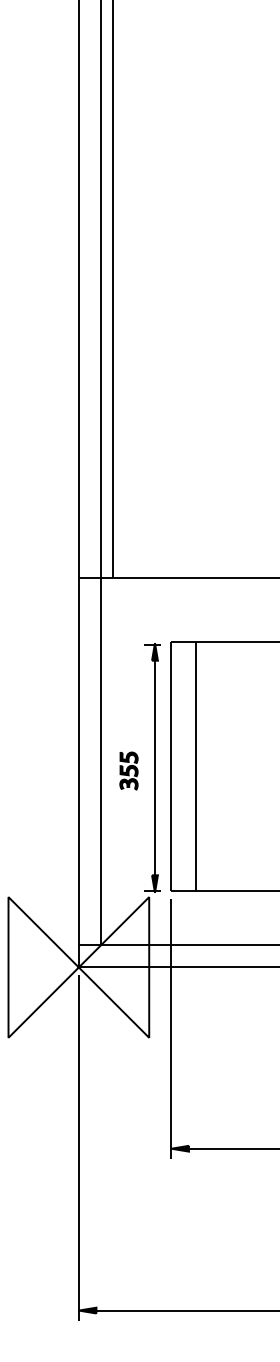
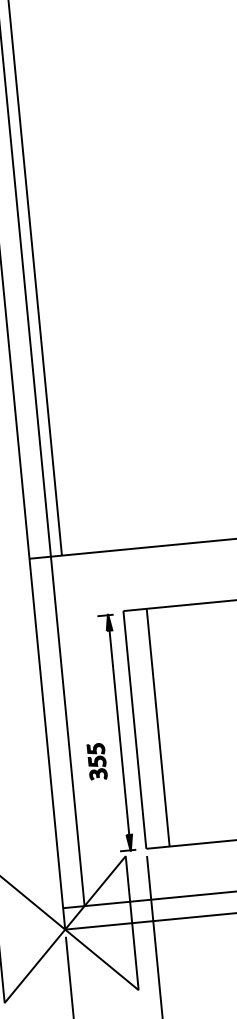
part: (128, 770) -> (96, 761), moved

